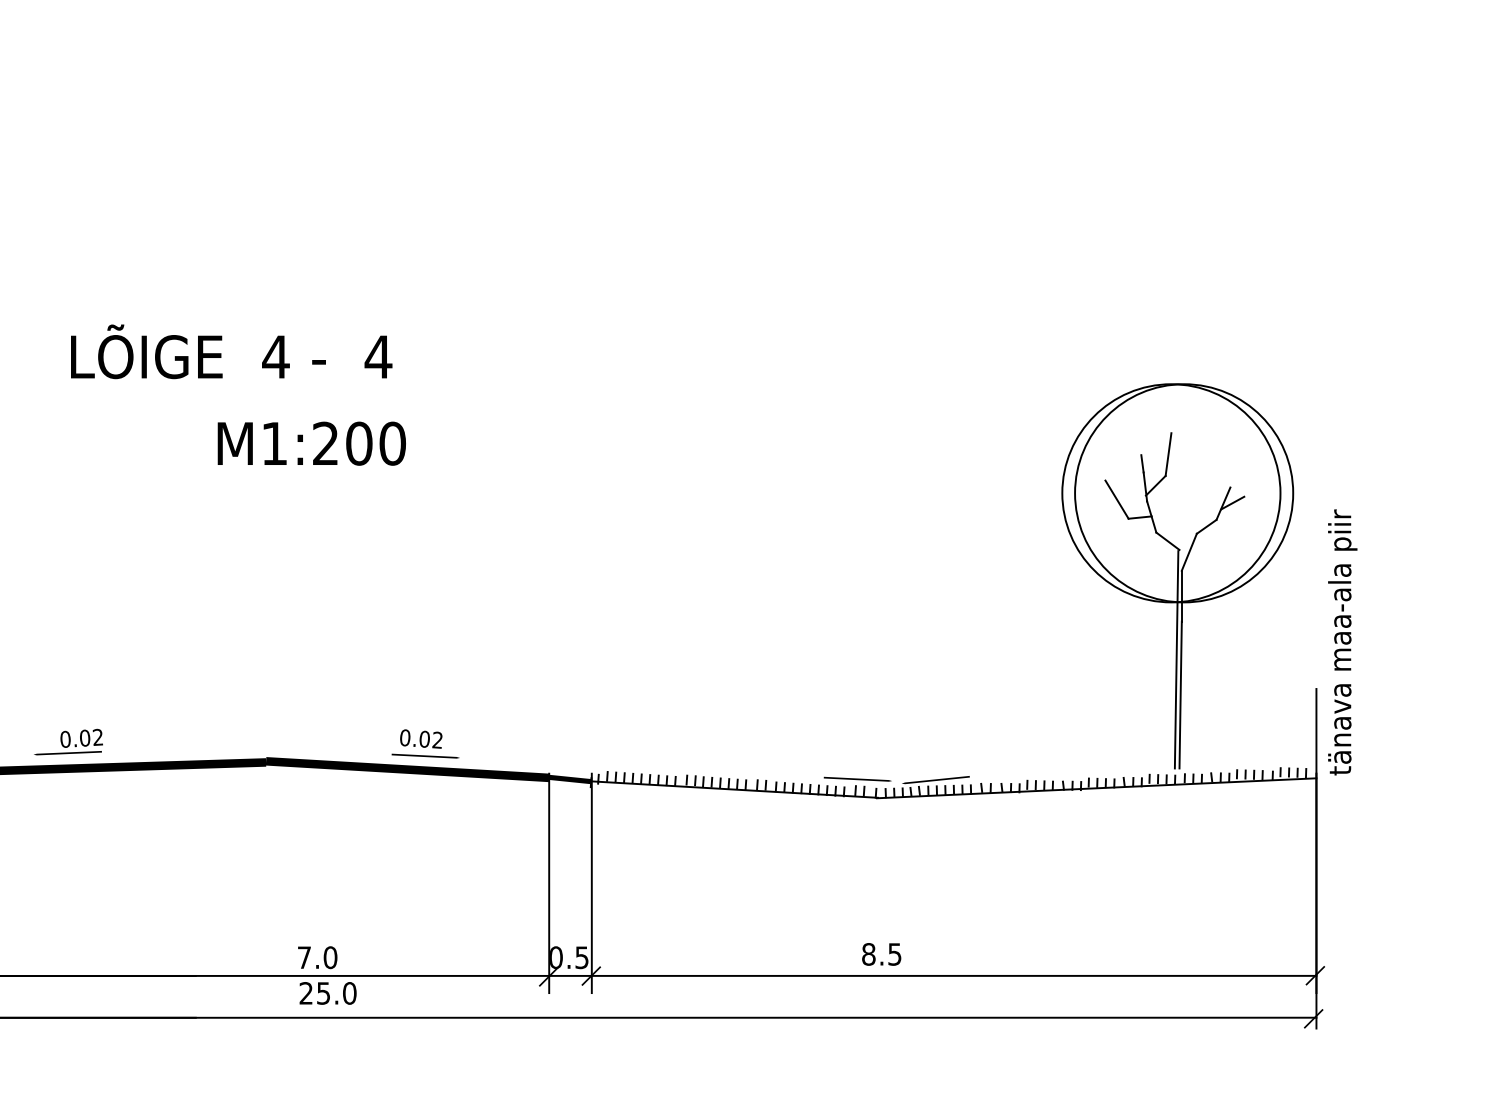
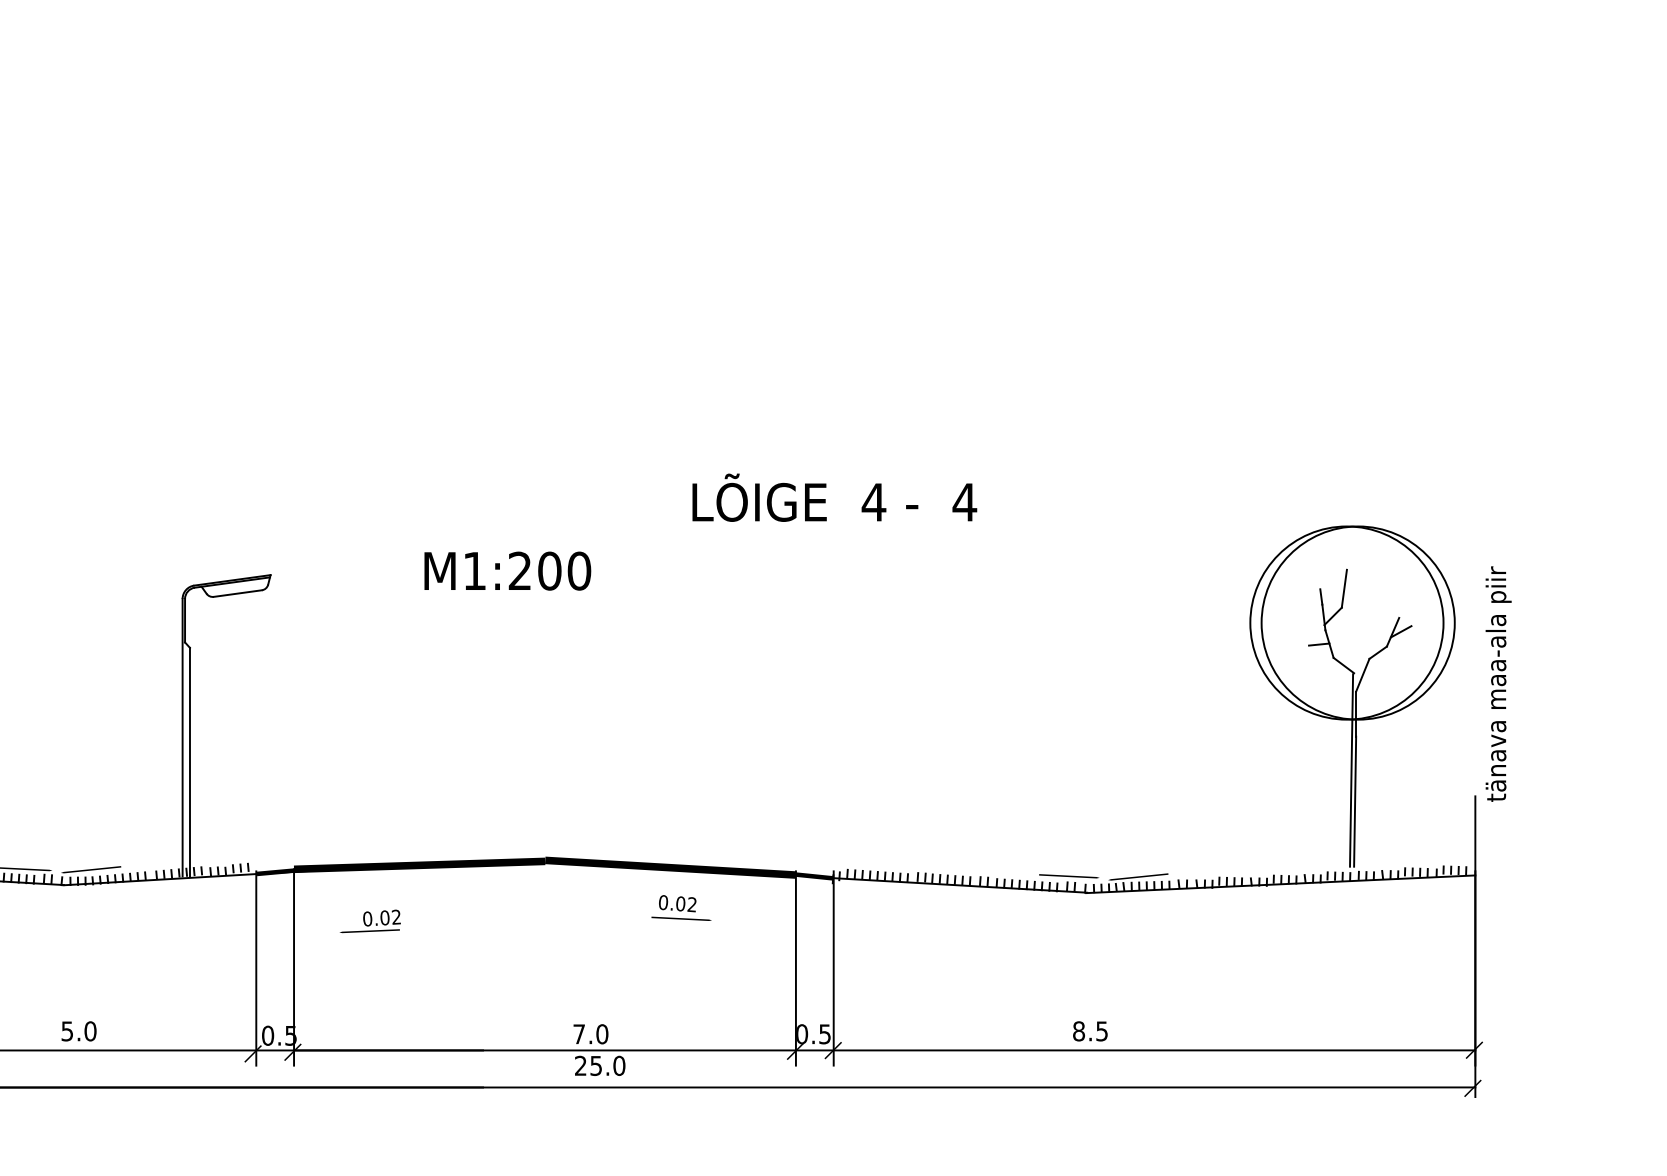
text: (231, 351) -> (834, 497), moved
text: (311, 442) -> (507, 570), moved
line: (1116, 499) -> (1298, 628), removed
text: (1342, 641) -> (1498, 683), moved
text: (67, 742) -> (369, 921), moved
text: (425, 743) -> (681, 907), moved

